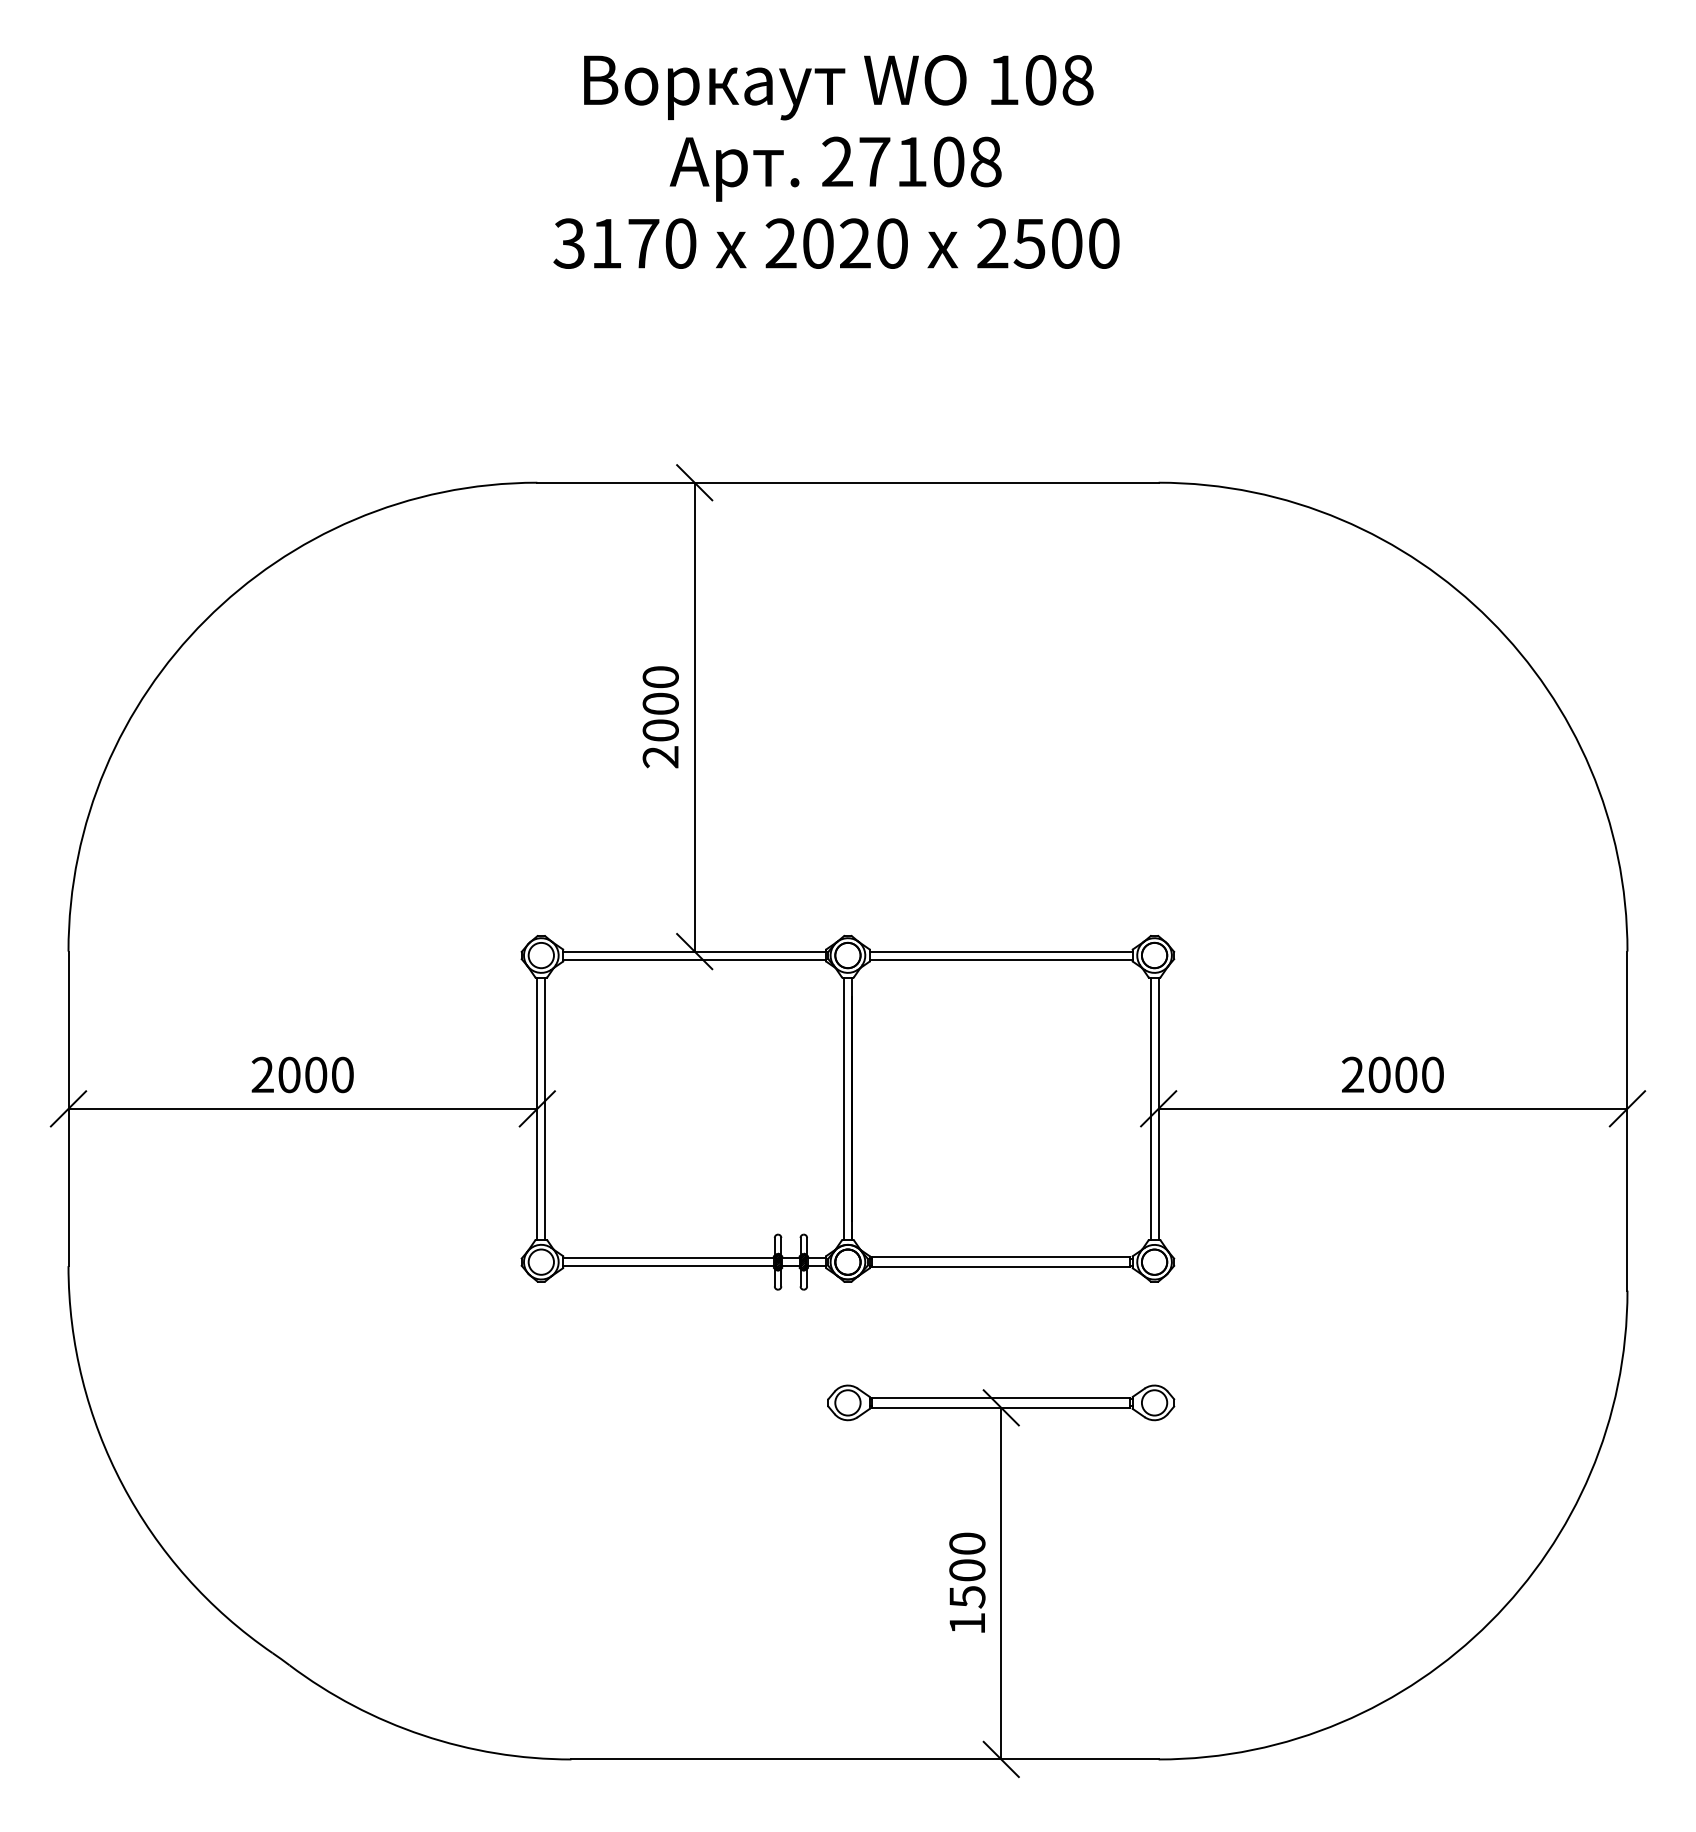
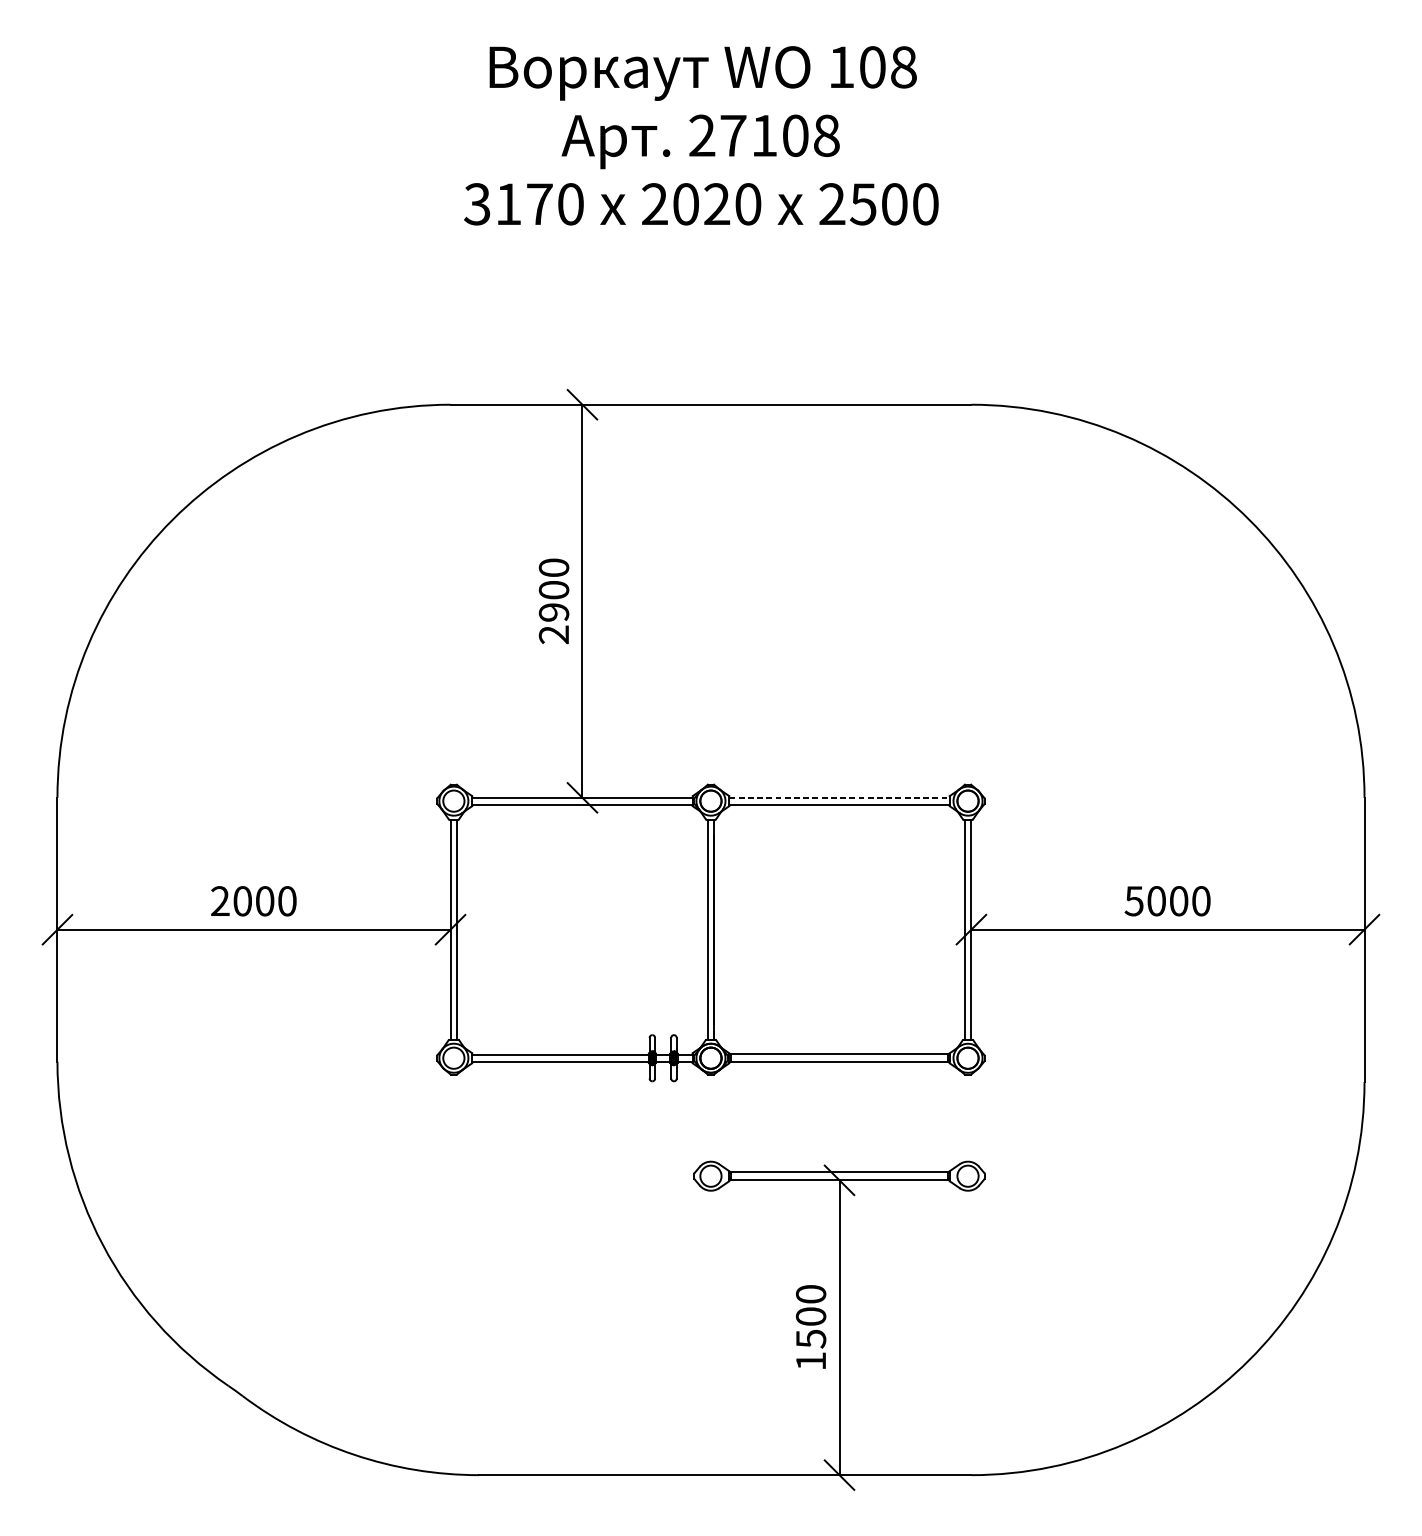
text: (660, 730) -> (553, 612), 2000 -> 2900
line: (1001, 951) -> (839, 797), solid -> dashed
text: (1352, 1074) -> (1133, 900), 2000 -> 5000

